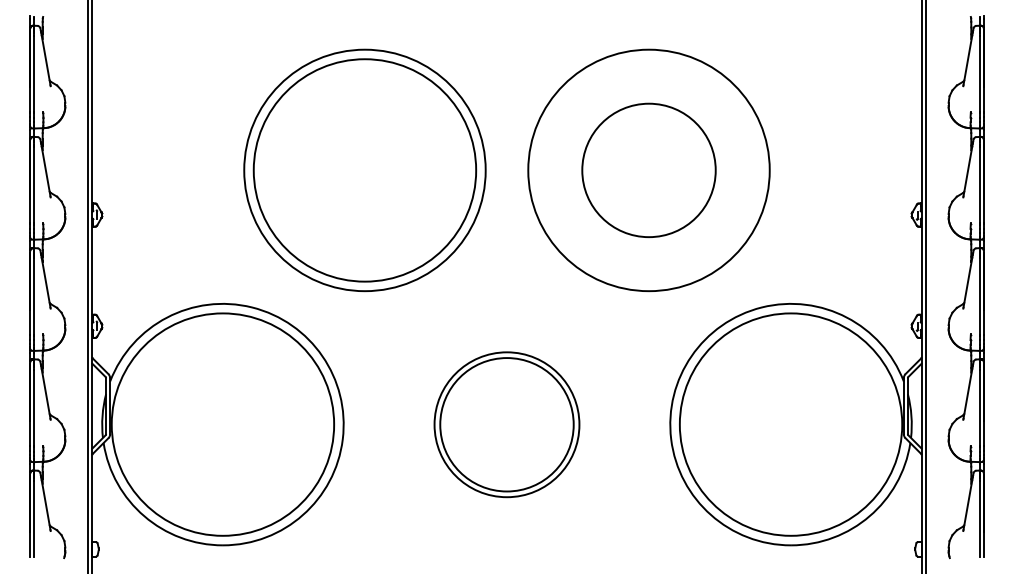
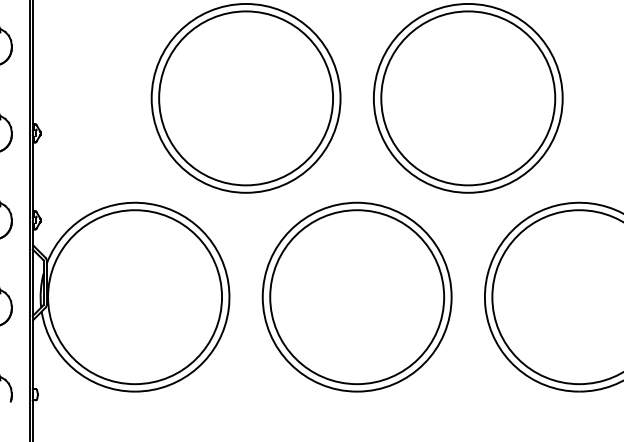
circle: (648, 170) -> (467, 98), size x1.67
part: (506, 424) -> (356, 297), size x1.67

